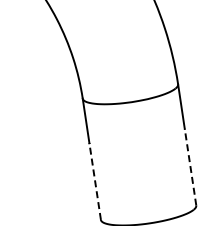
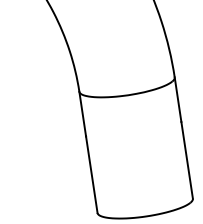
line: (190, 167) -> (187, 160), dashed -> solid
line: (95, 181) -> (92, 174), dashed -> solid

